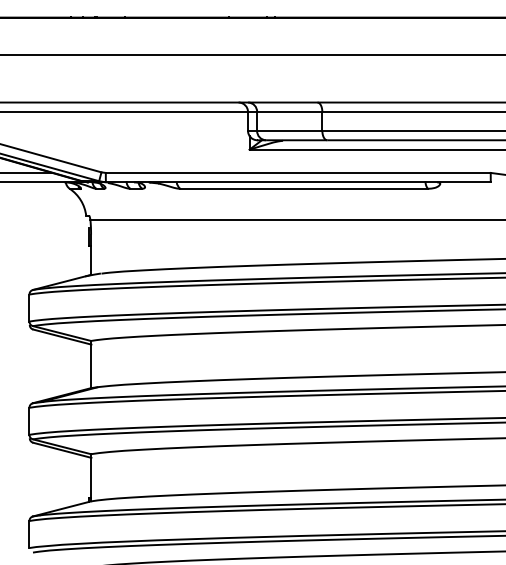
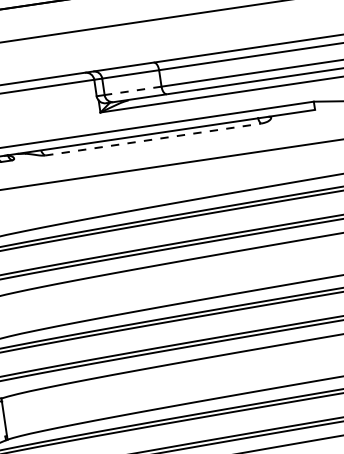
line: (289, 130) -> (132, 90), solid -> dashed
line: (304, 188) -> (153, 139), solid -> dashed

